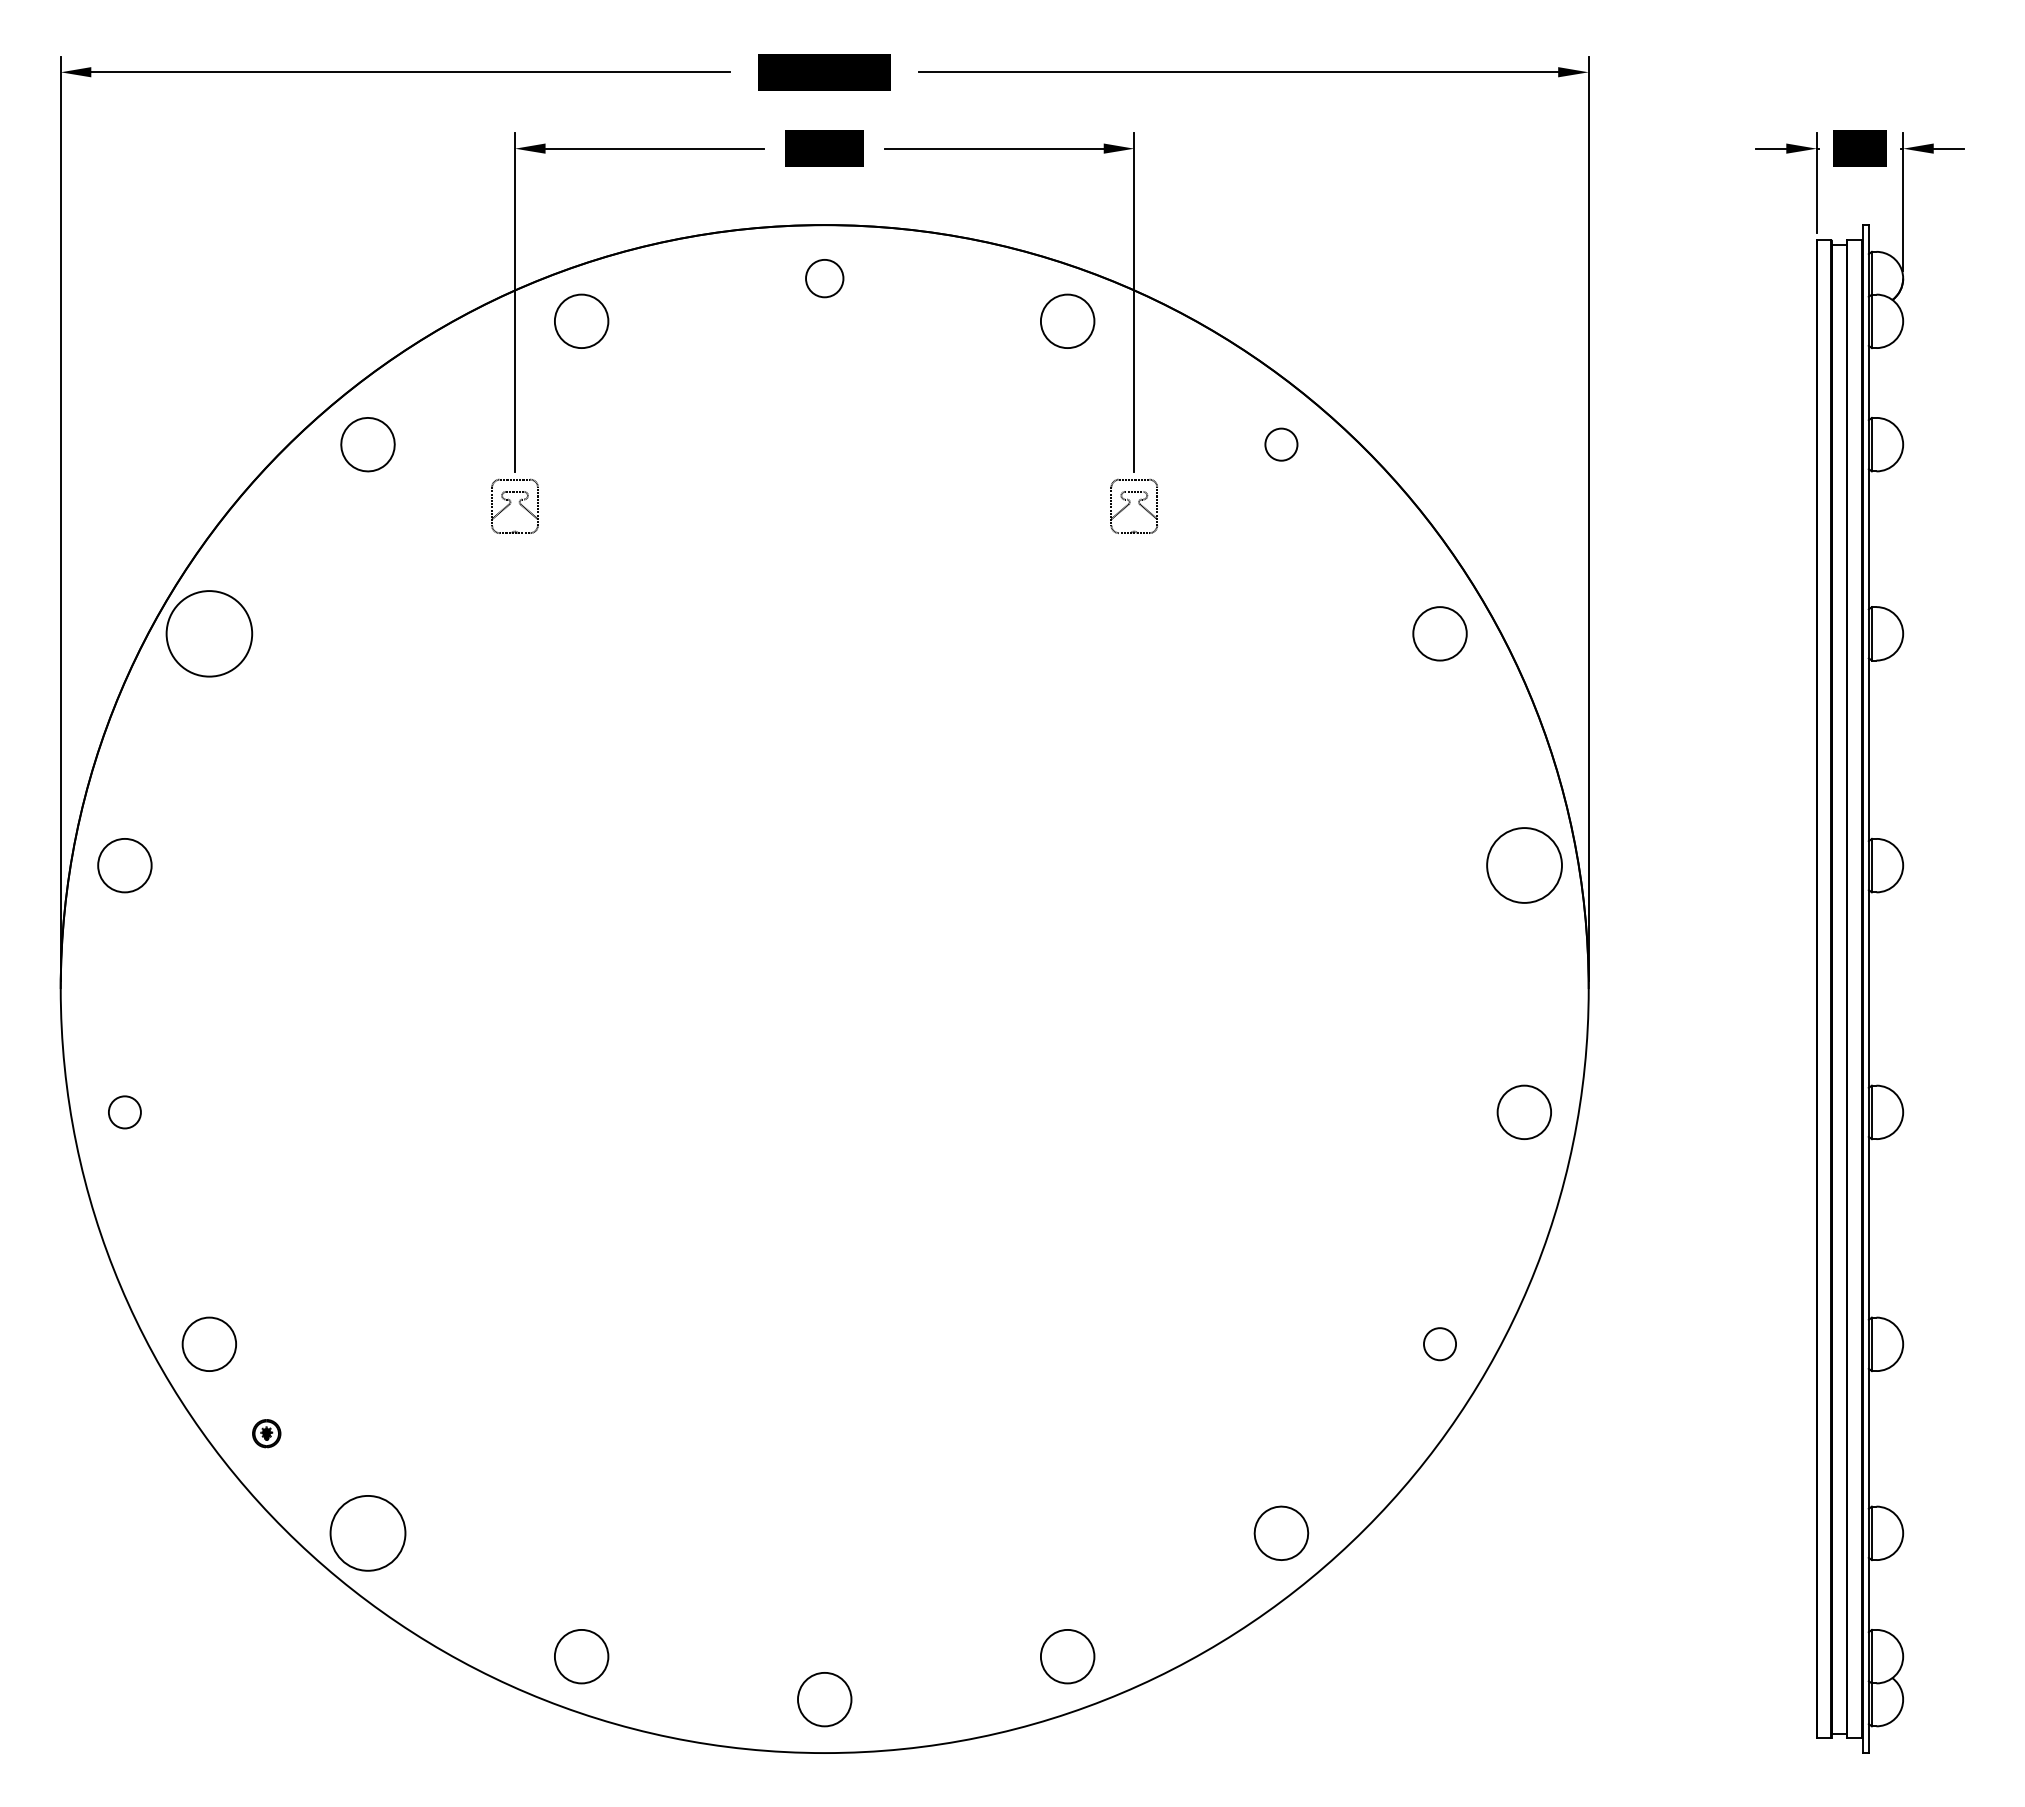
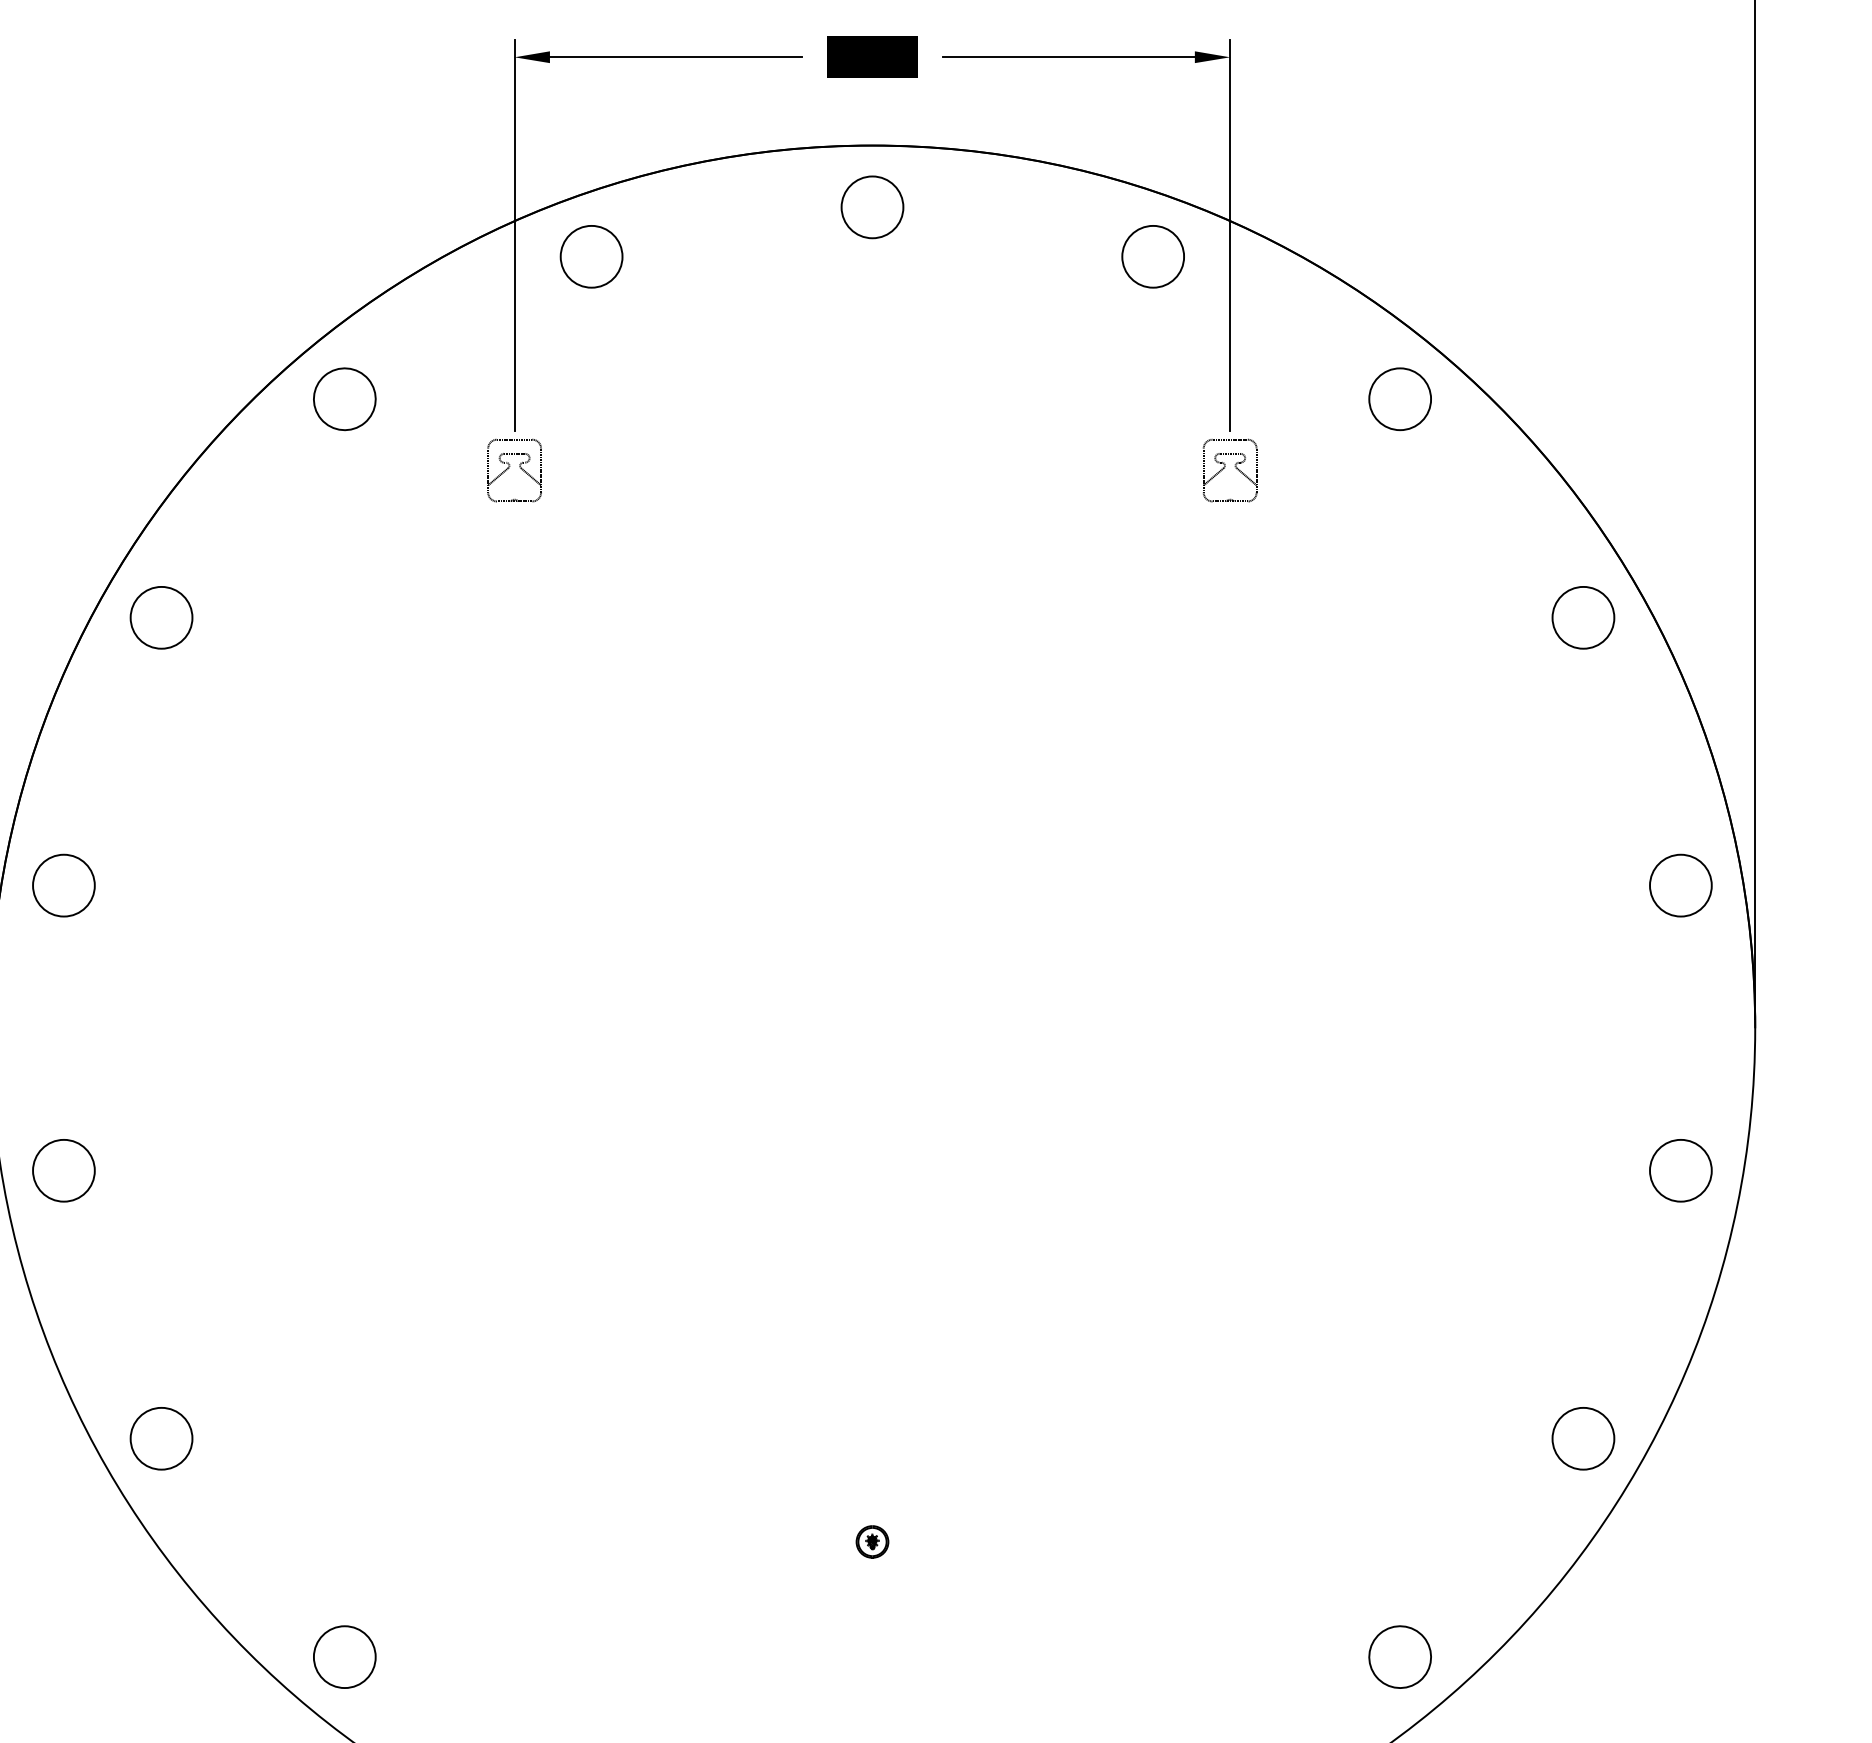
circle: (824, 278) -> (872, 207), size x1.43
circle: (1281, 444) -> (1400, 399), size x1.67
circle: (209, 633) -> (161, 617), size x0.62
circle: (1523, 865) -> (1679, 885), size x0.71
circle: (124, 1112) -> (63, 1170), size x1.67
circle: (1439, 1343) -> (1582, 1437), size x1.67
part: (266, 1433) -> (872, 1541), moved
circle: (367, 1533) -> (344, 1657), size x0.71

